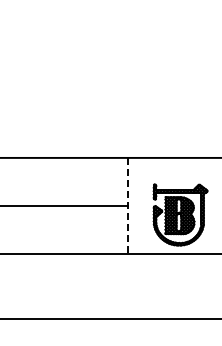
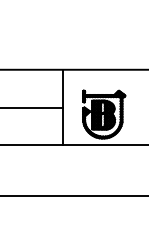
line: (128, 206) -> (63, 107), dashed -> solid

